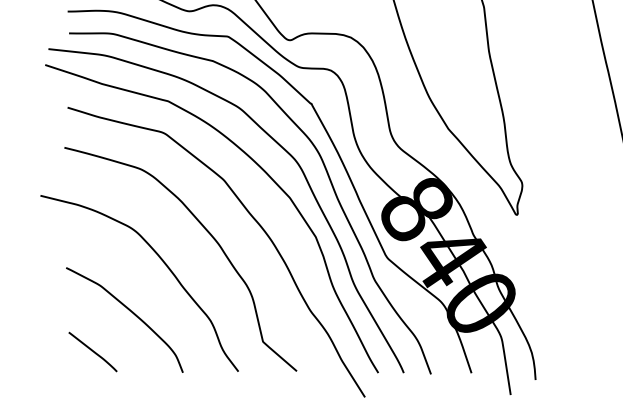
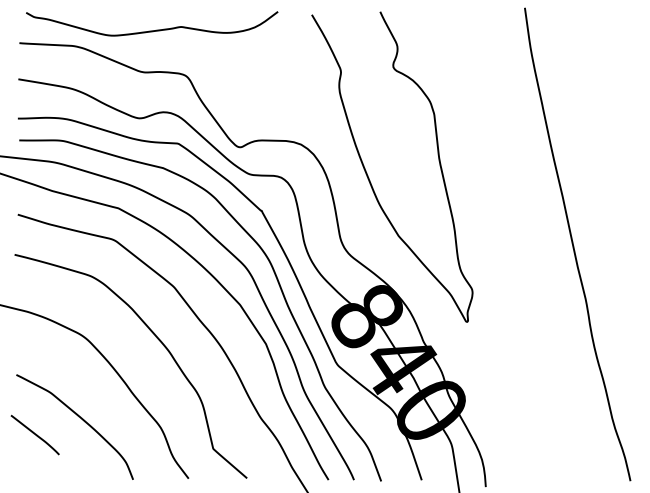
curve: (92, 351) -> (34, 434), moved

